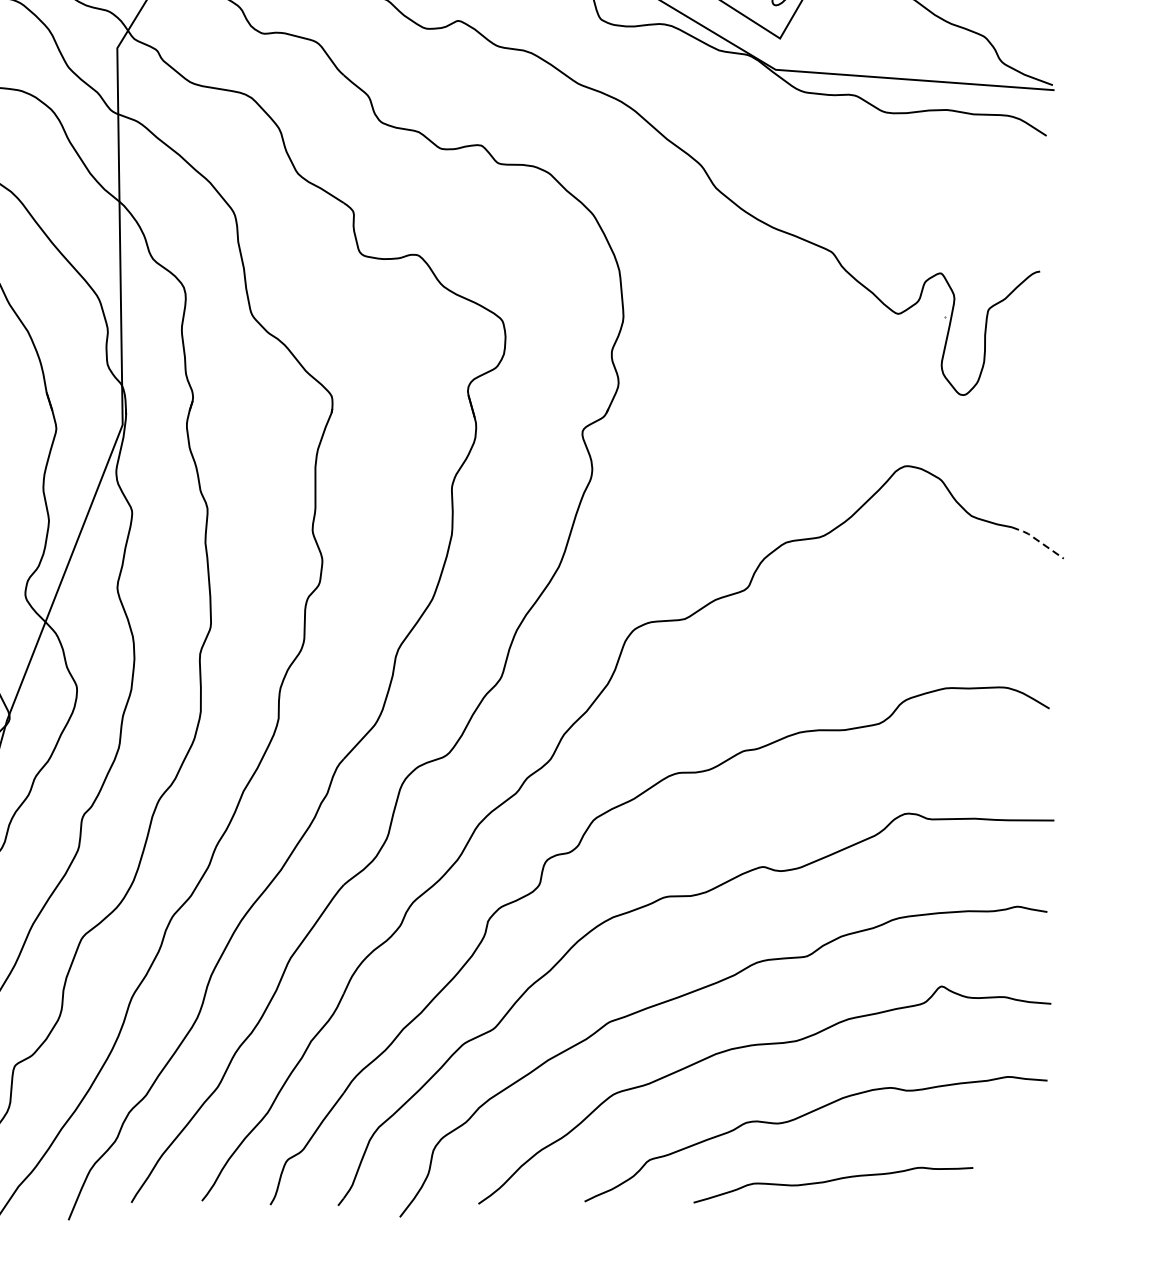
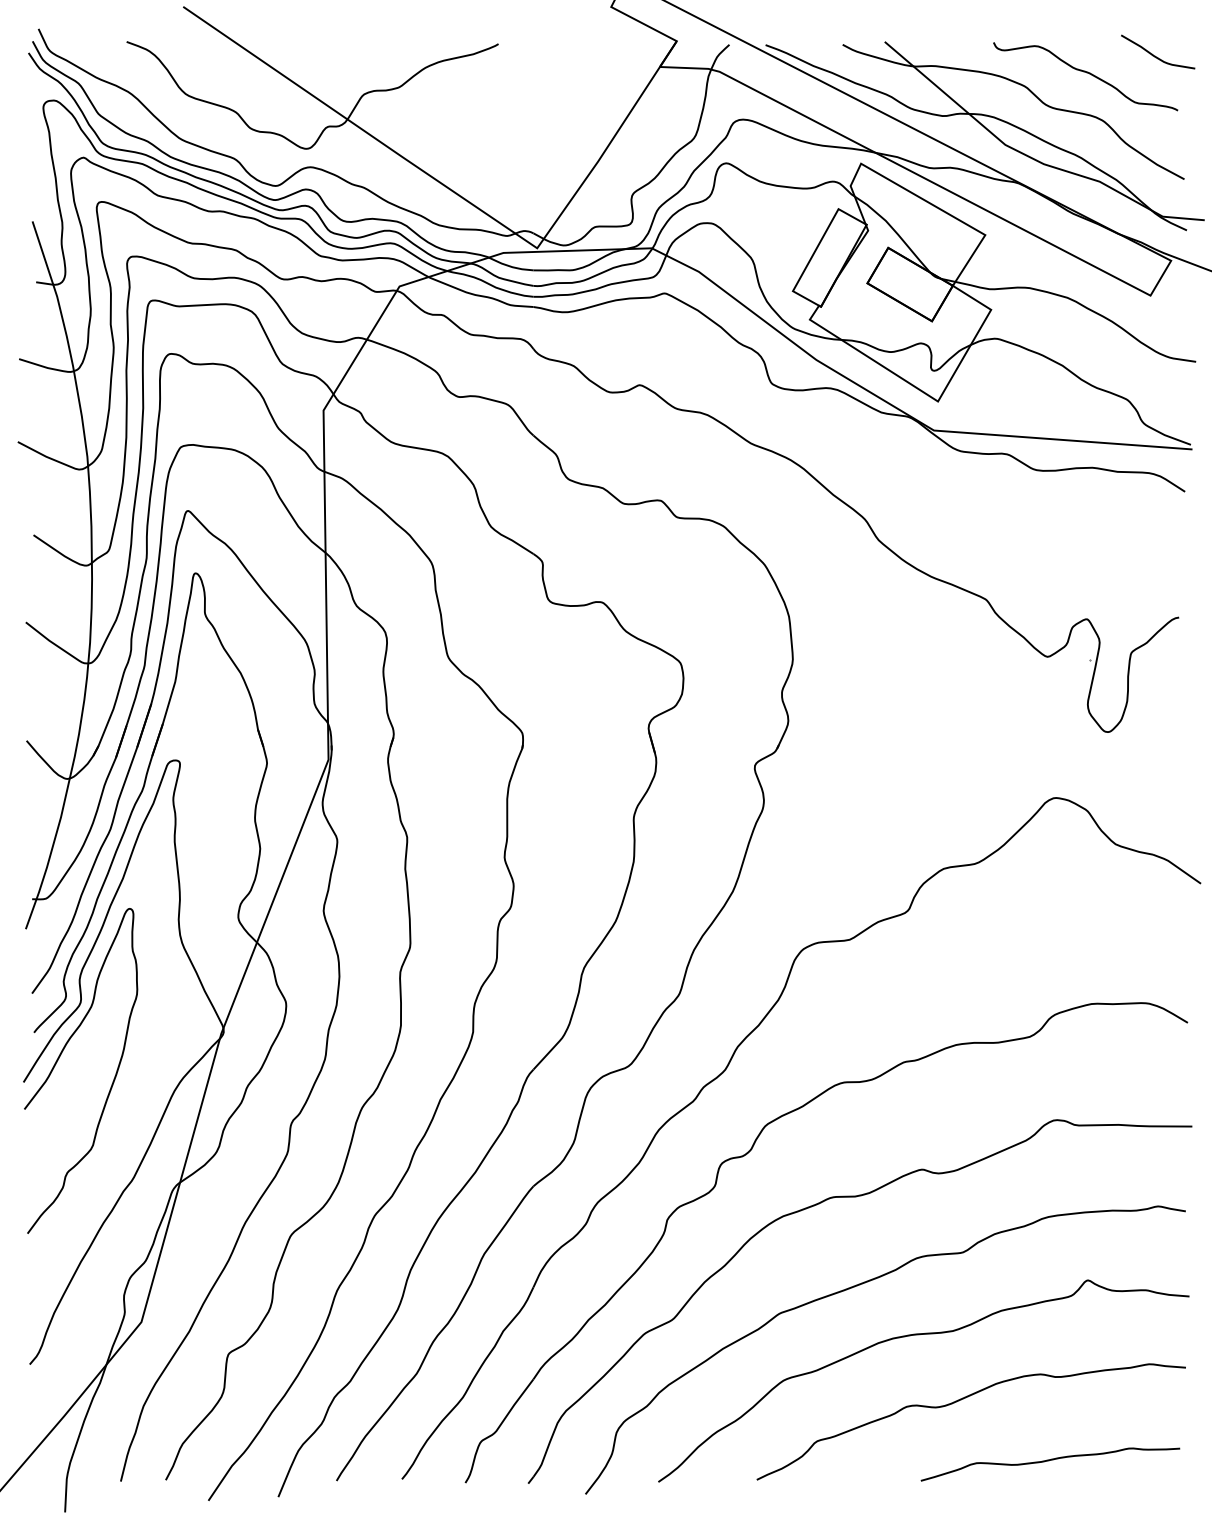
line: (1038, 541) -> (1177, 867), dashed -> solid
curve: (832, 1181) -> (1049, 1461), moved

